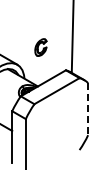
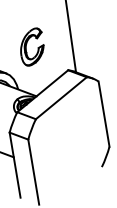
part: (40, 47) -> (31, 47), size x1.67
line: (88, 109) -> (104, 114), dashed -> solid

